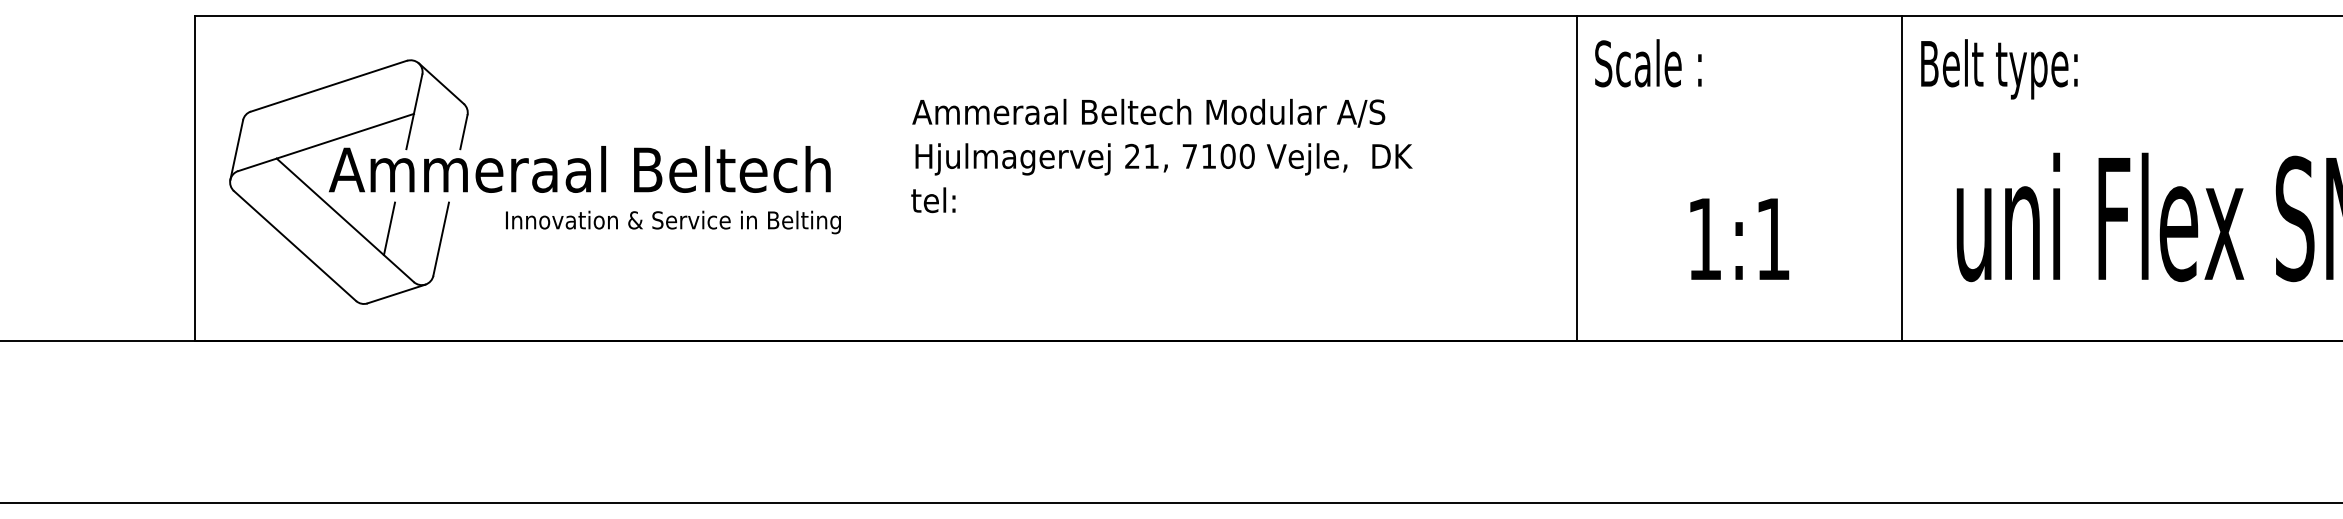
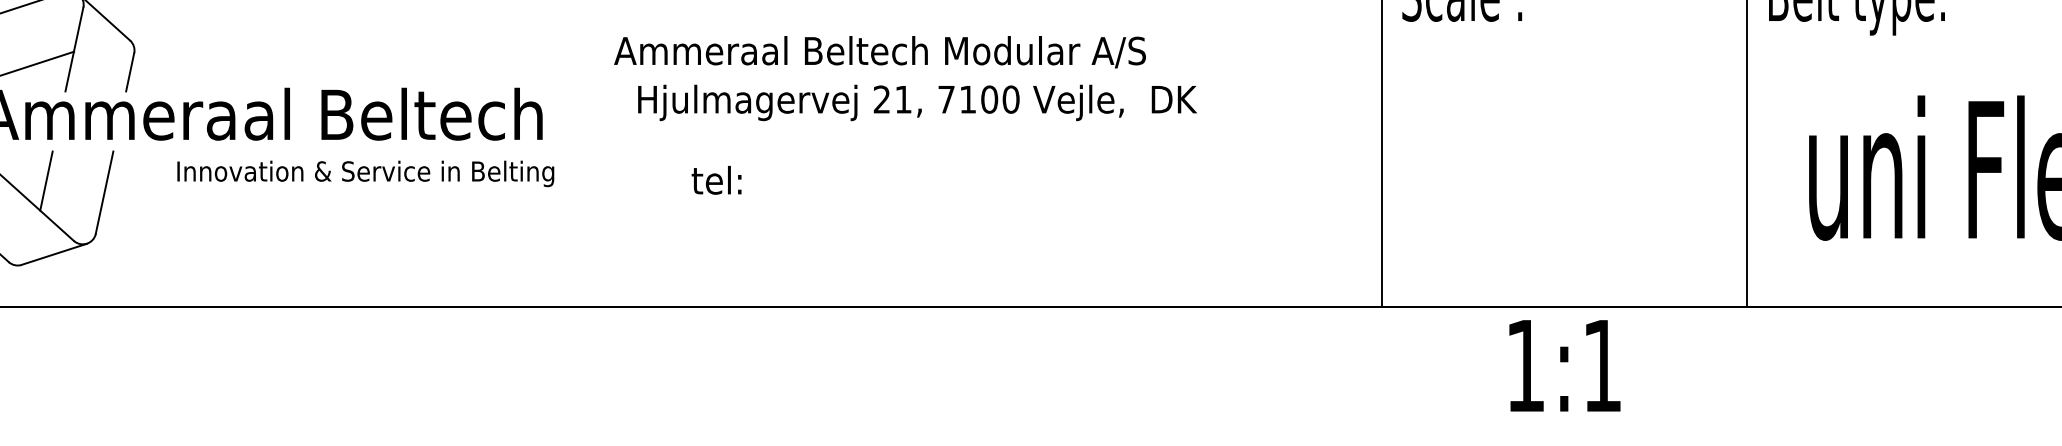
text: (1148, 112) -> (879, 51), moved
text: (933, 200) -> (716, 180), moved
text: (1739, 238) -> (1564, 365), moved

